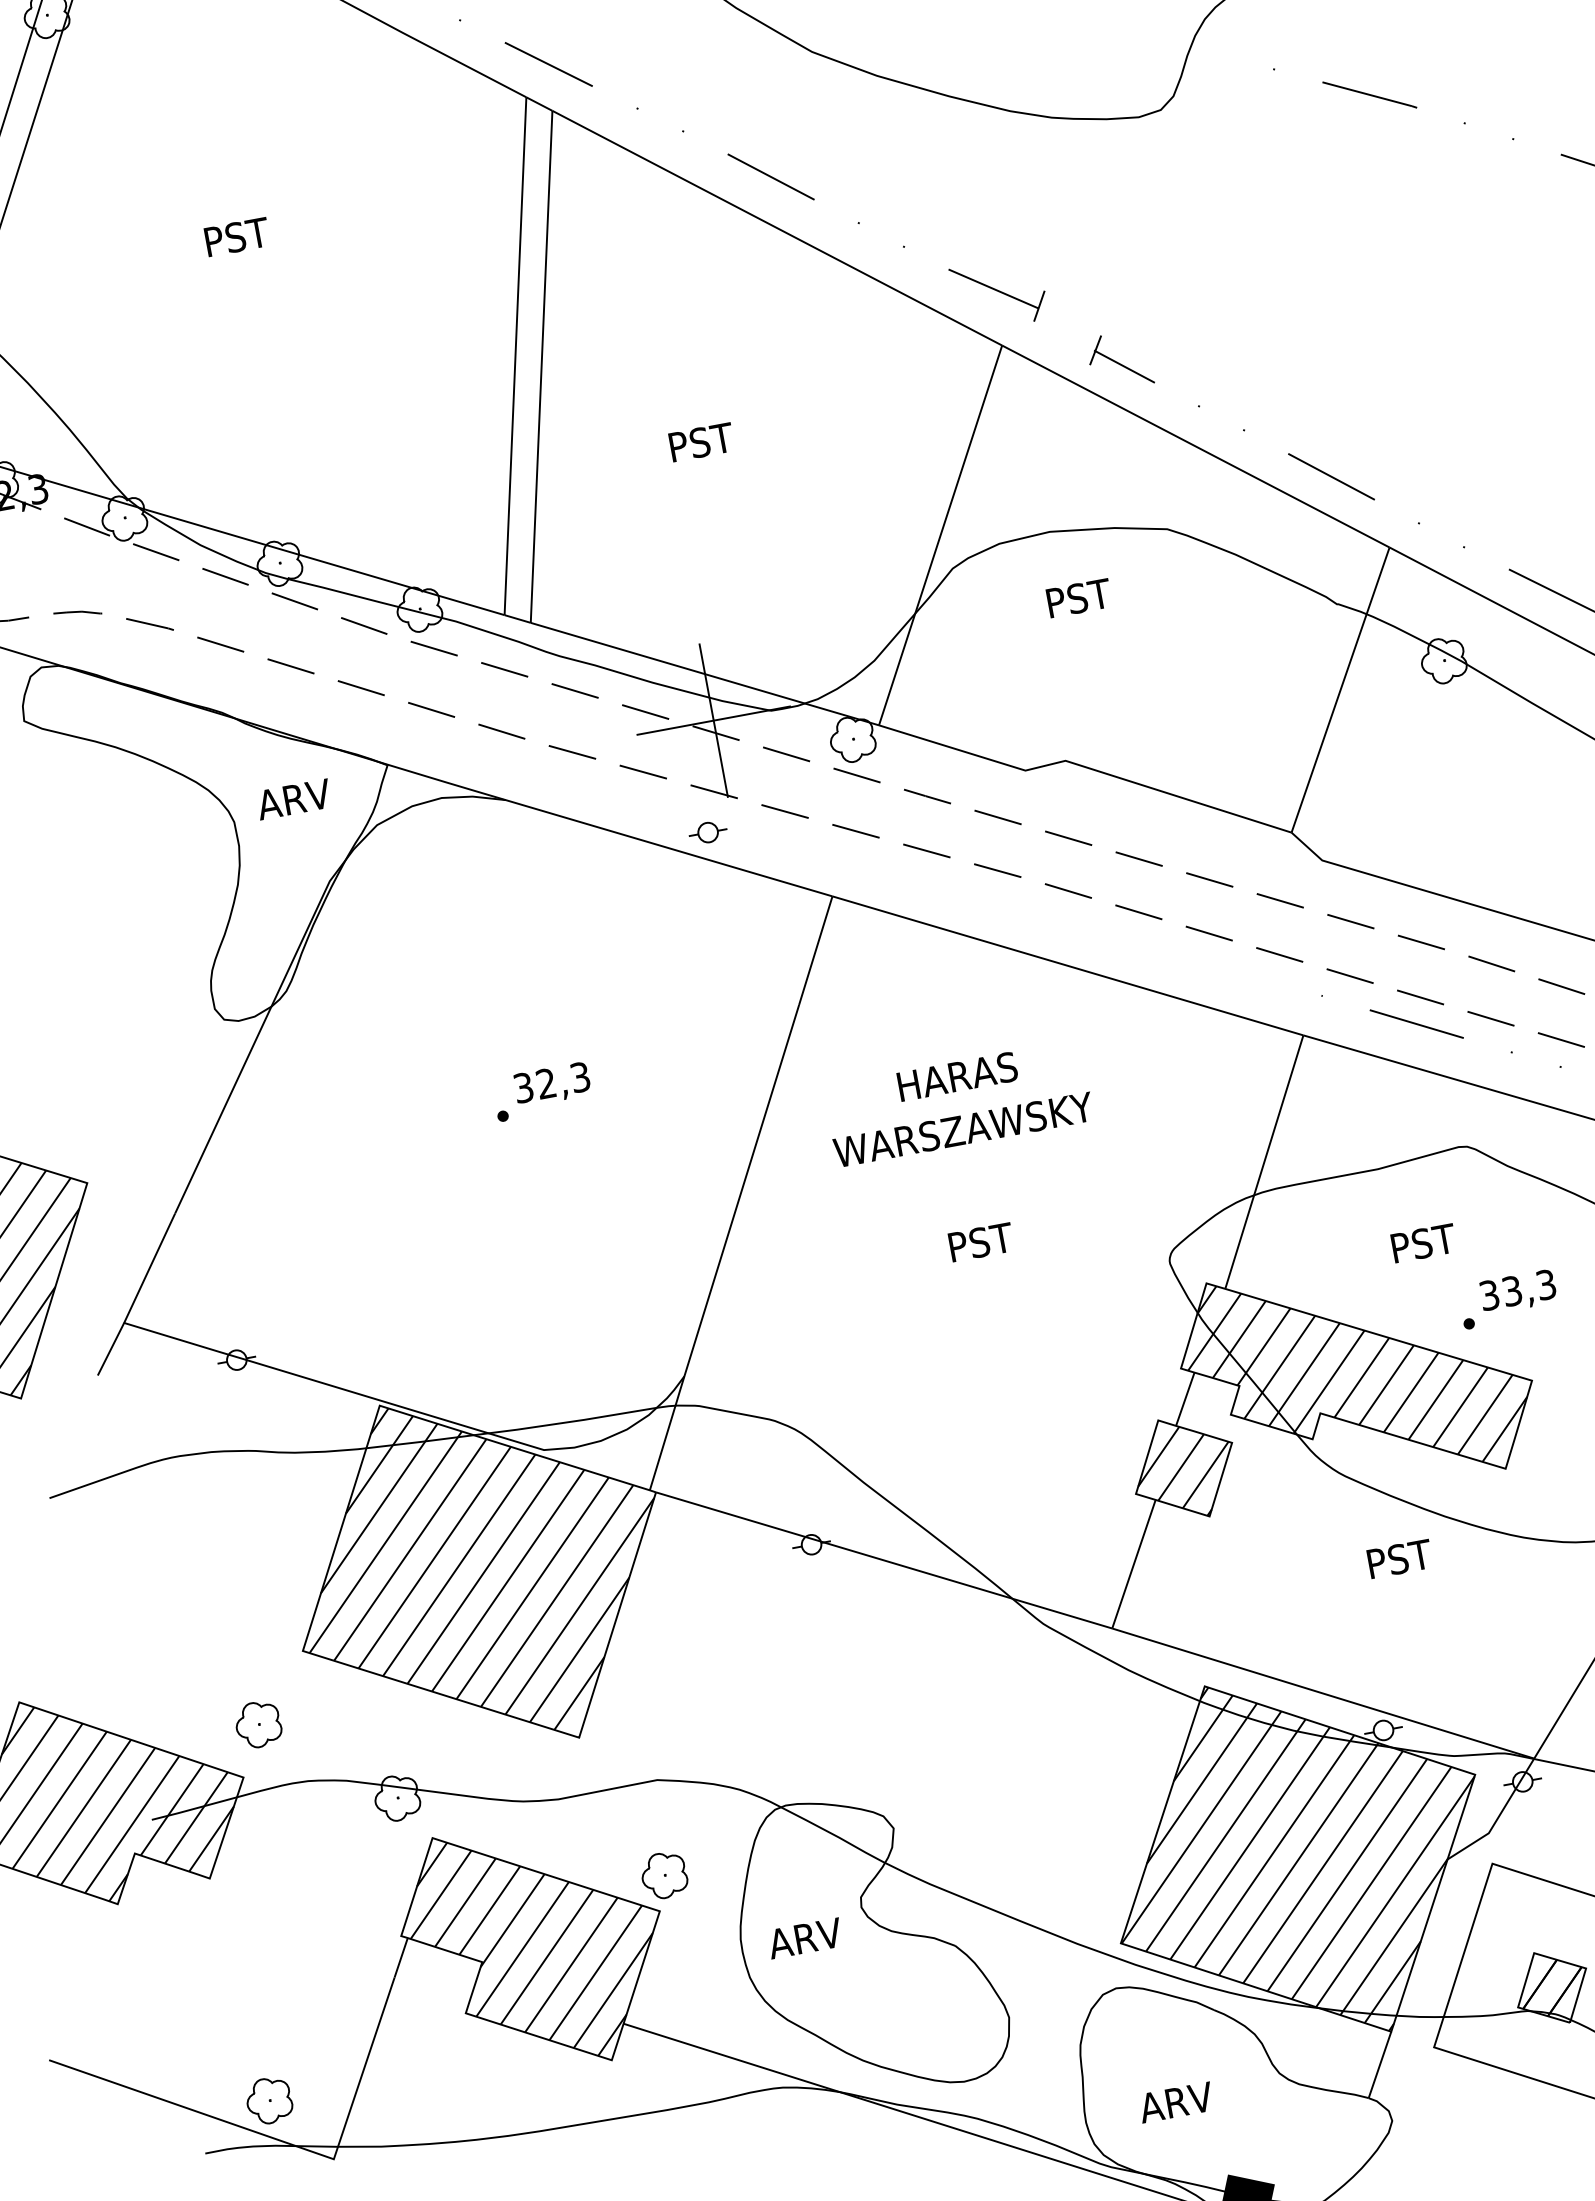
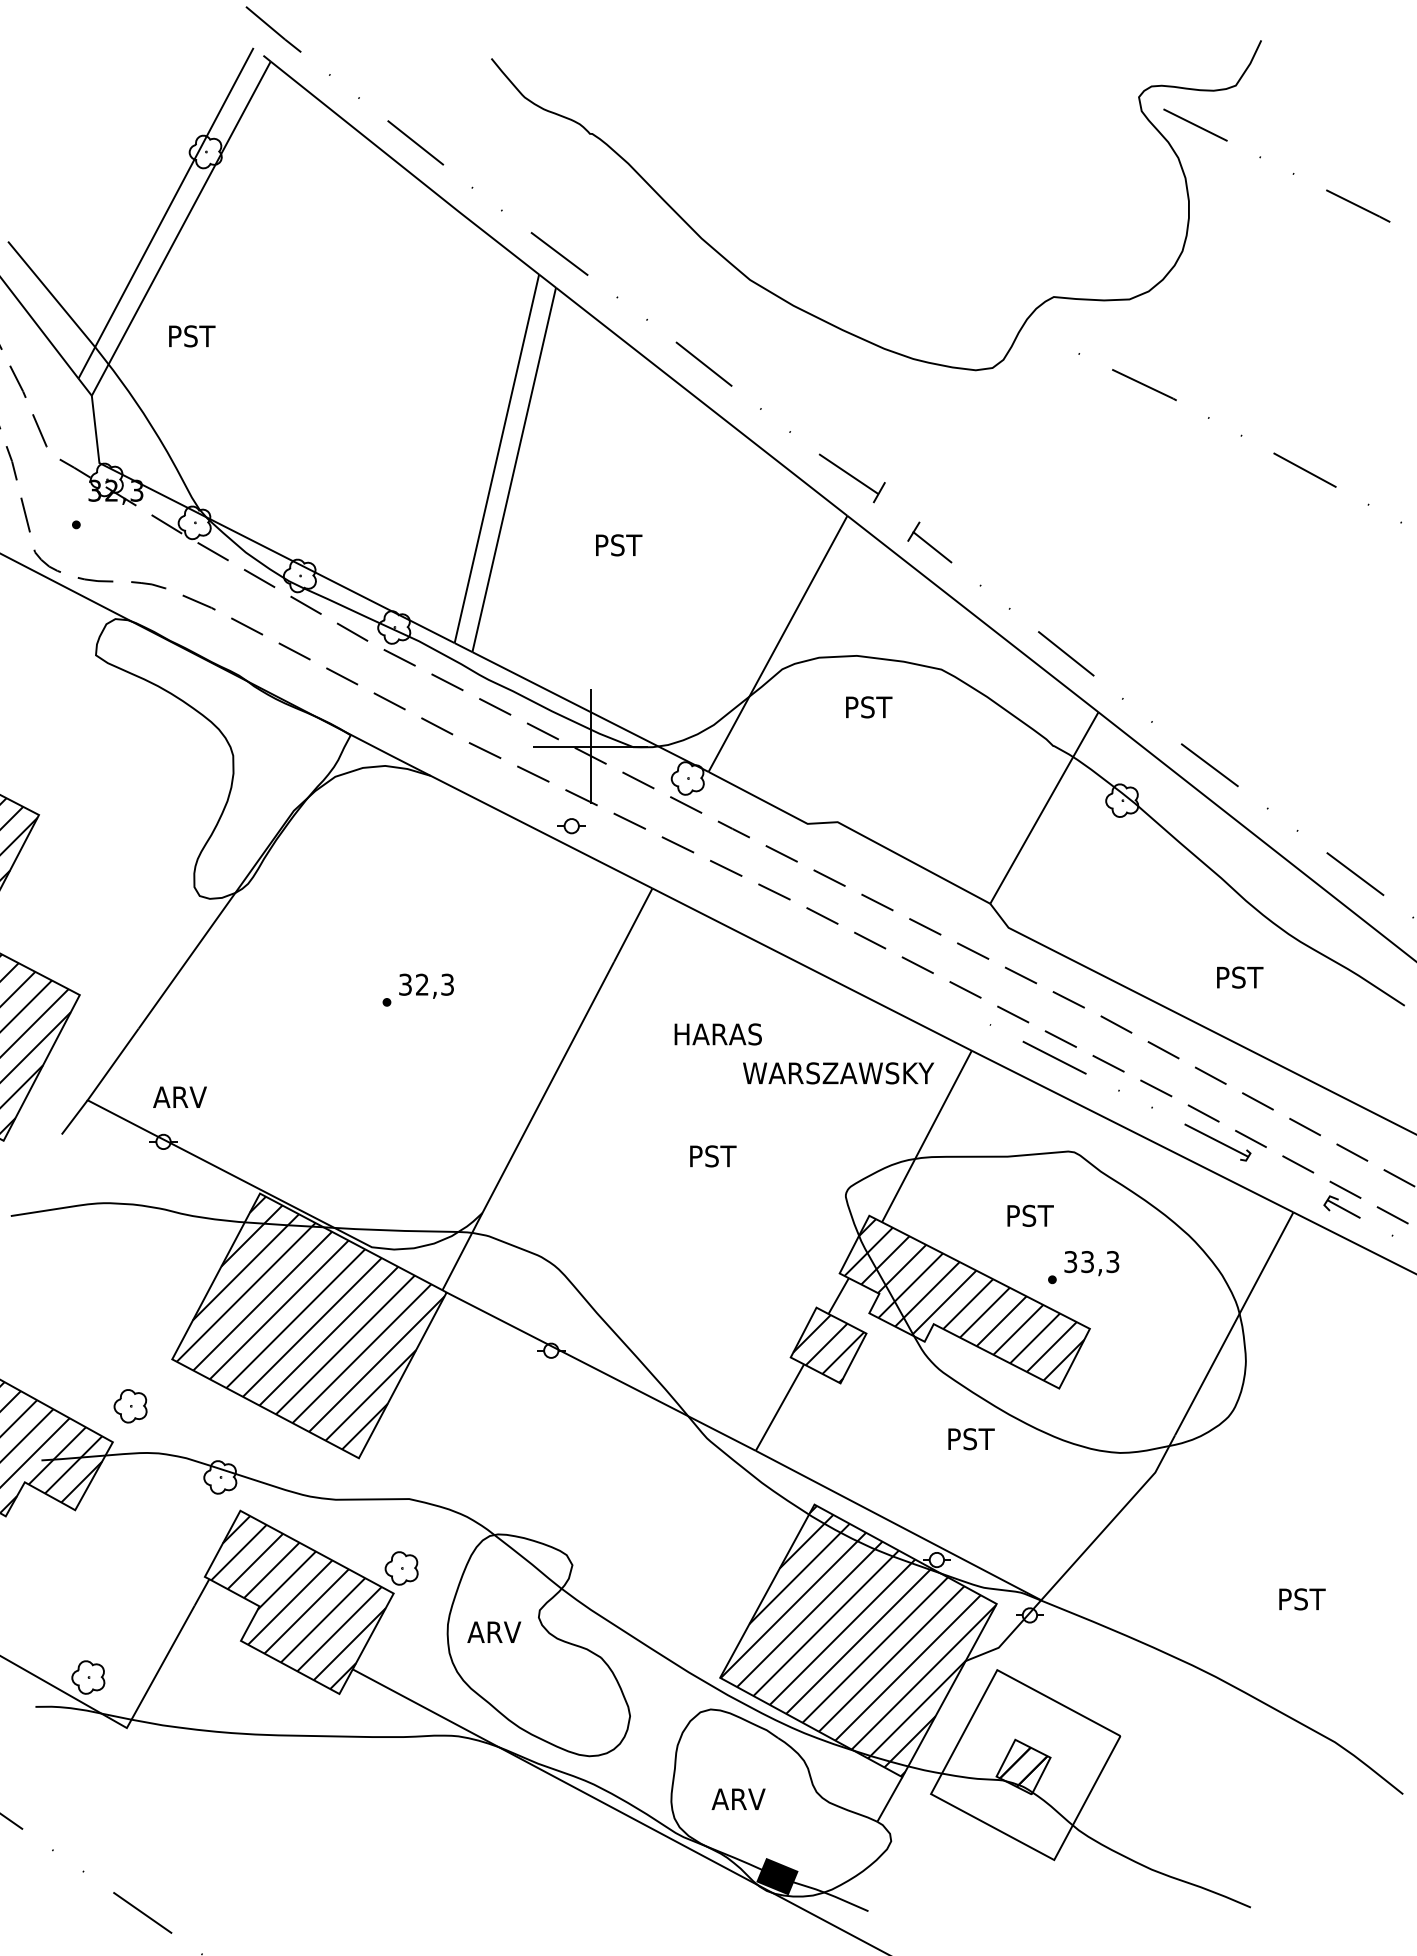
text: (237, 237) -> (192, 336), moved
text: (292, 798) -> (179, 1096), moved
text: (963, 1130) -> (838, 1073), moved

